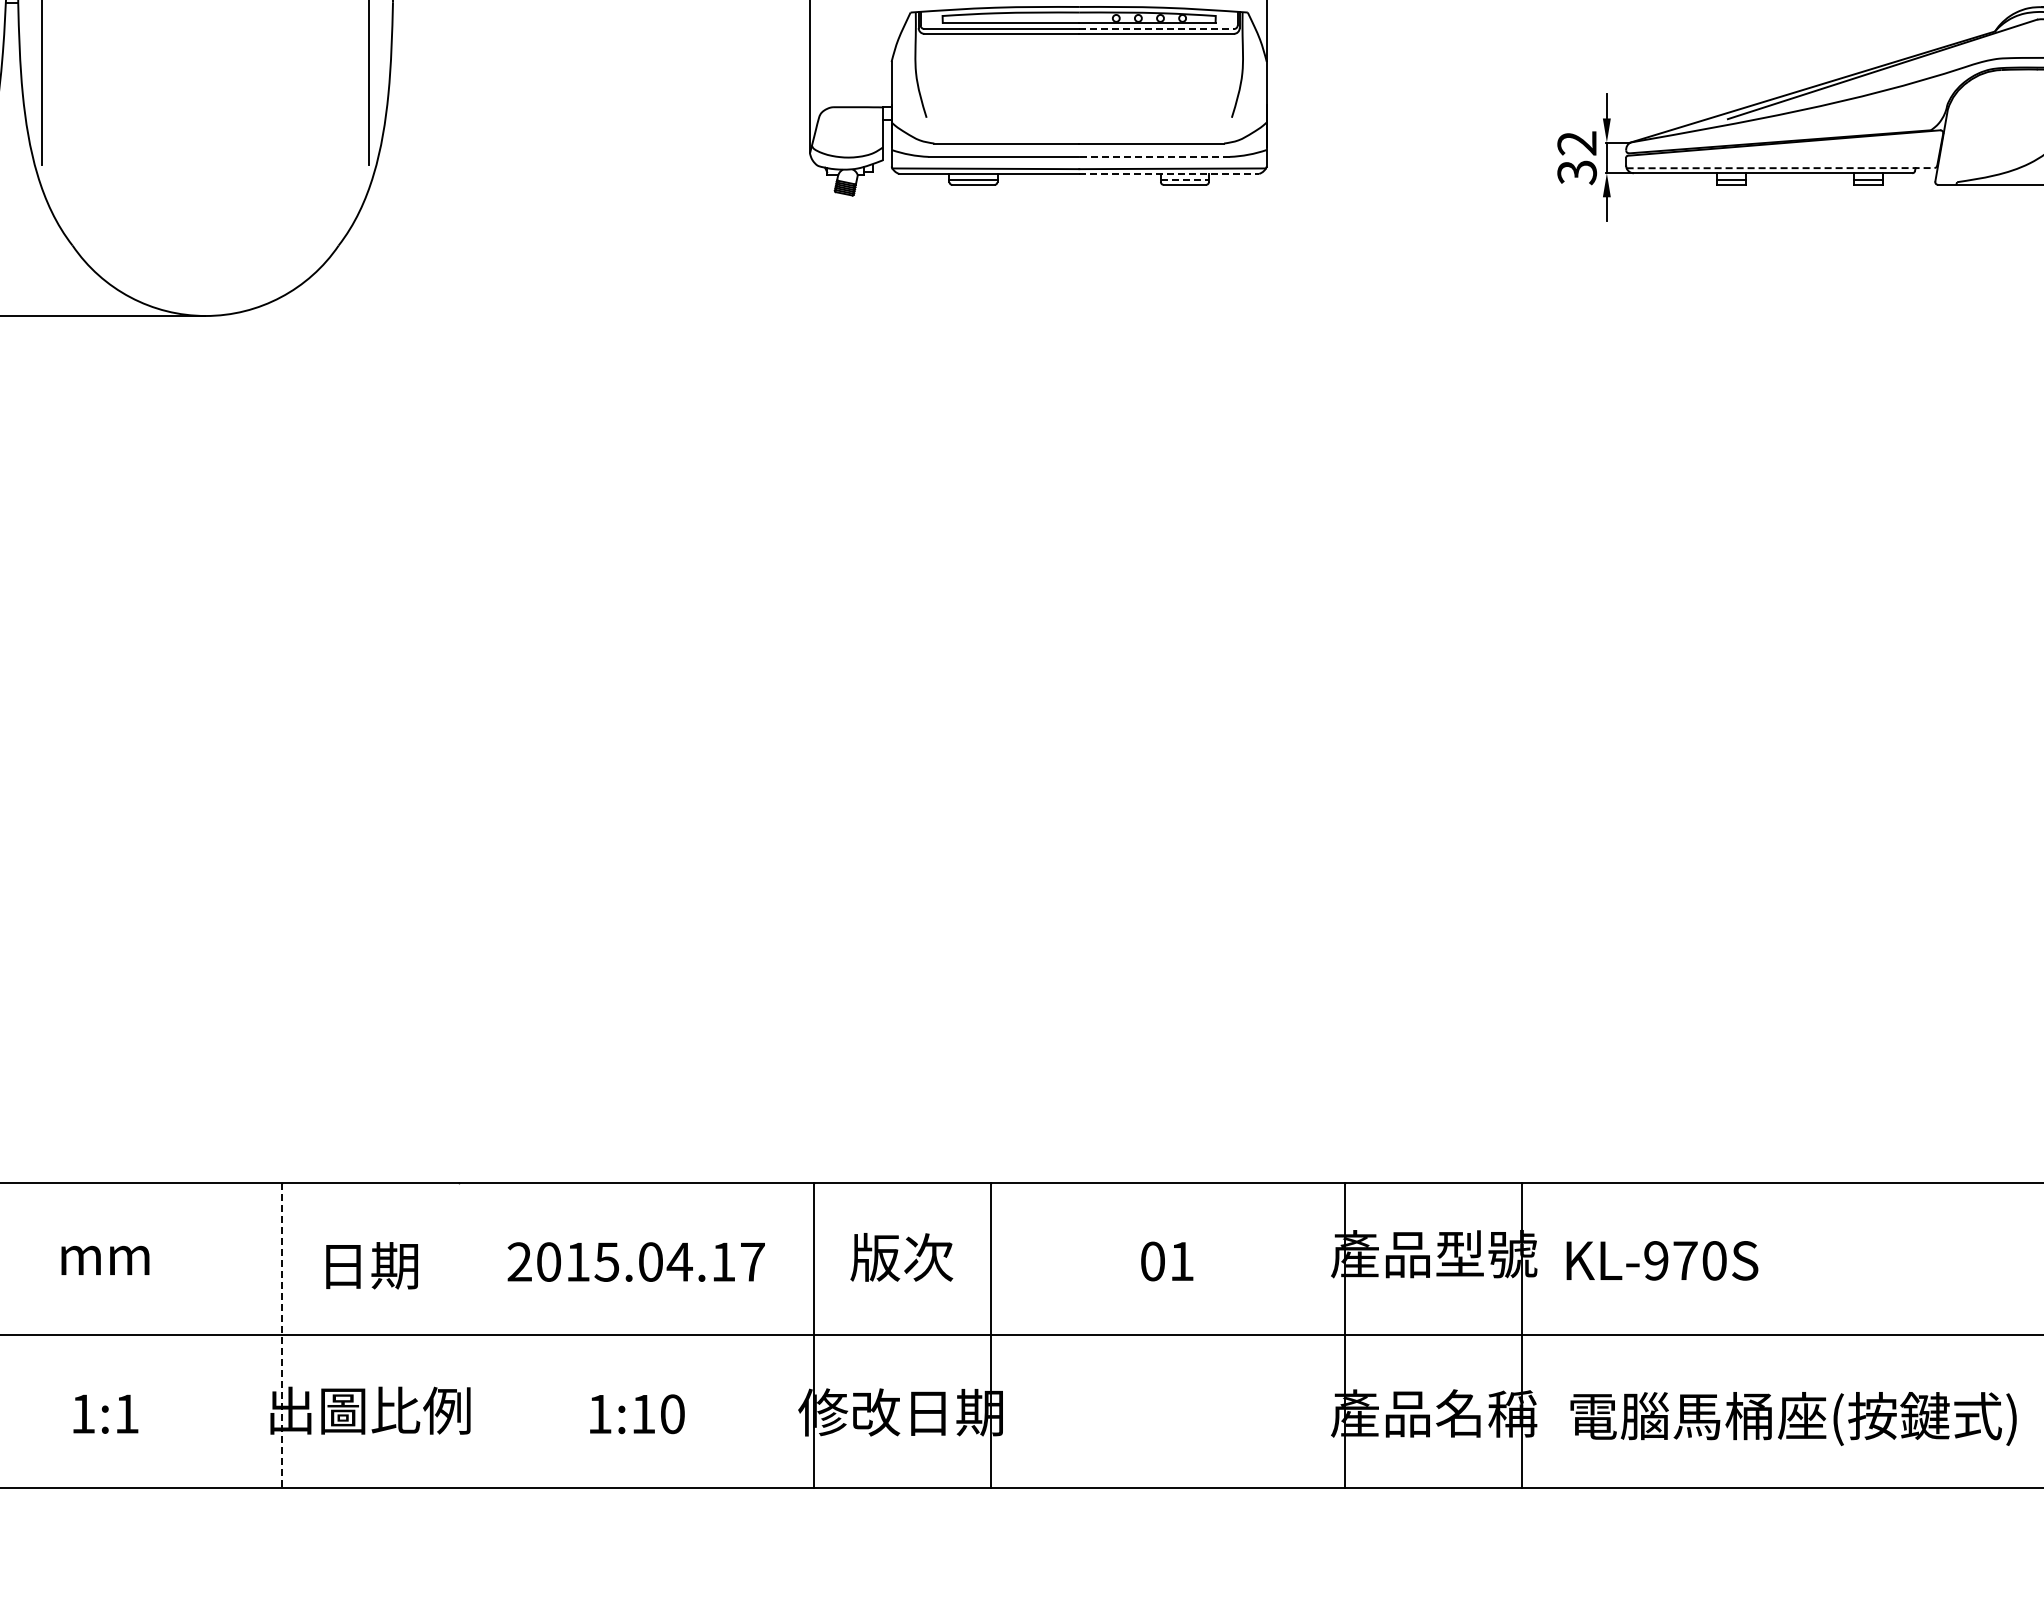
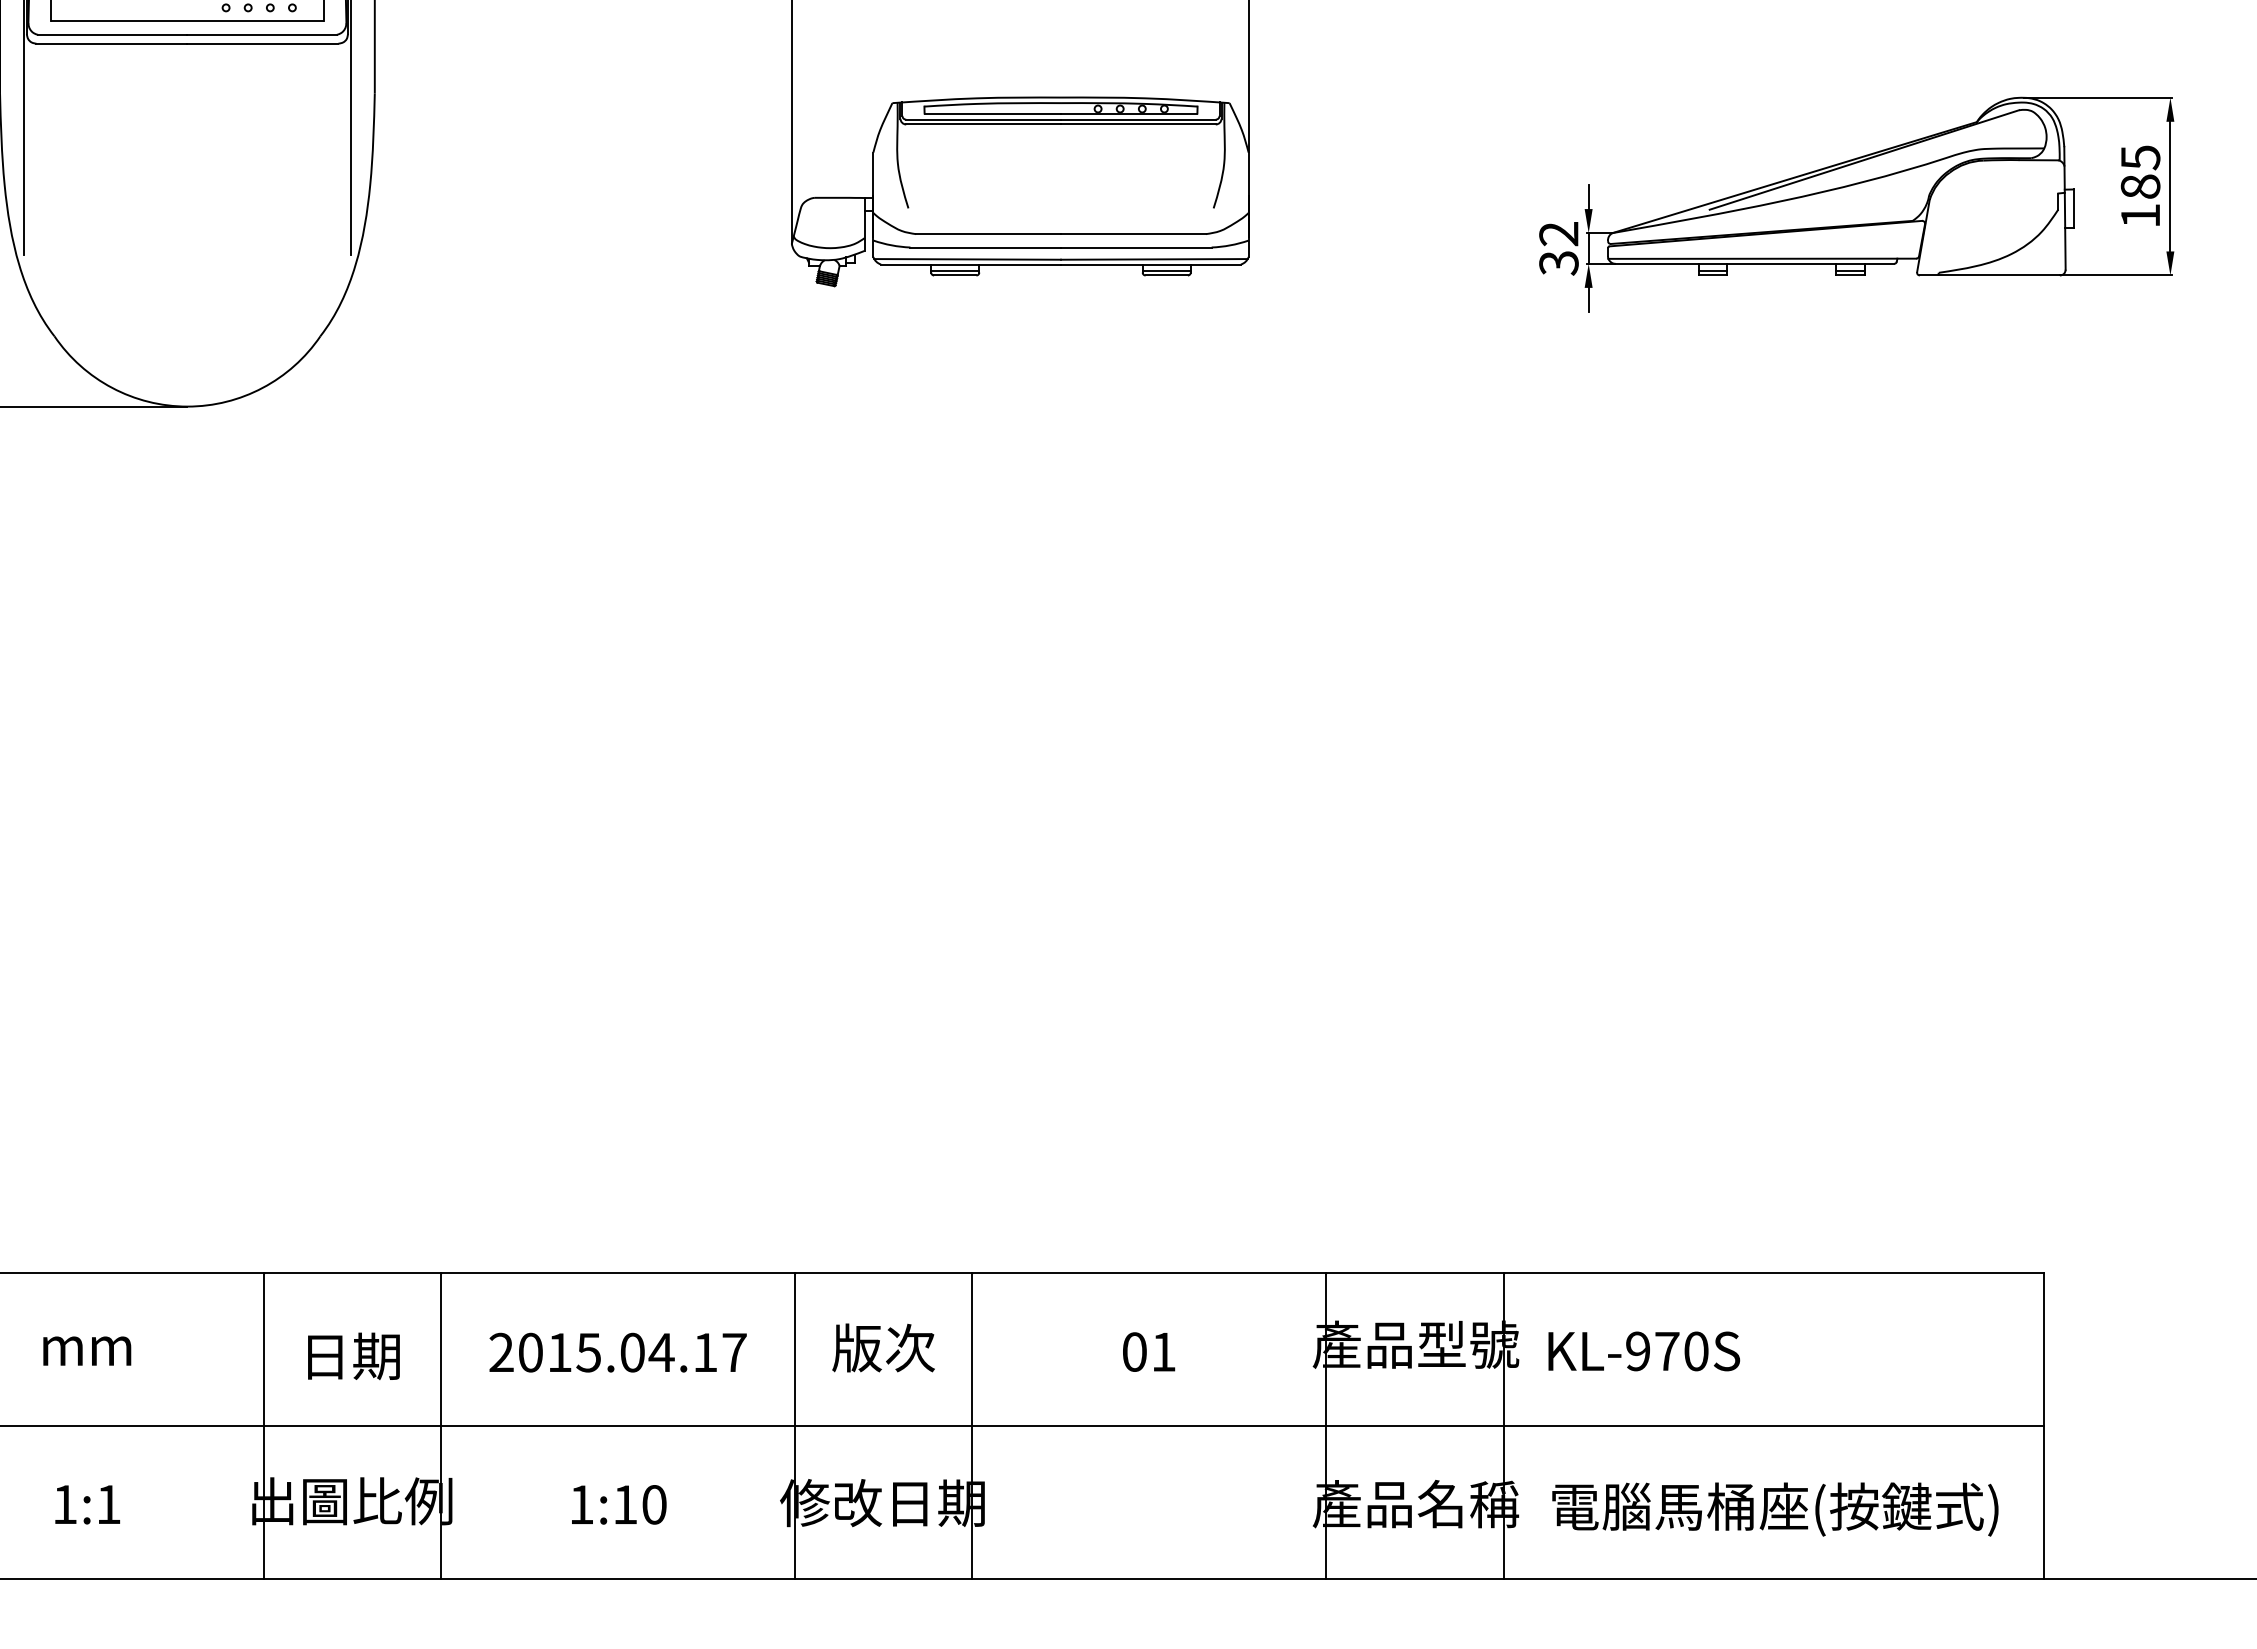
line: (1156, 28) -> (1138, 119), dashed -> solid
line: (1153, 156) -> (1135, 247), dashed -> solid
line: (1780, 167) -> (1762, 258), dashed -> solid
line: (1168, 173) -> (1150, 264), dashed -> solid
line: (1185, 179) -> (1167, 270), dashed -> solid
line: (282, 1334) -> (264, 1425), dashed -> solid
line: (459, 1334) -> (441, 1425), added

